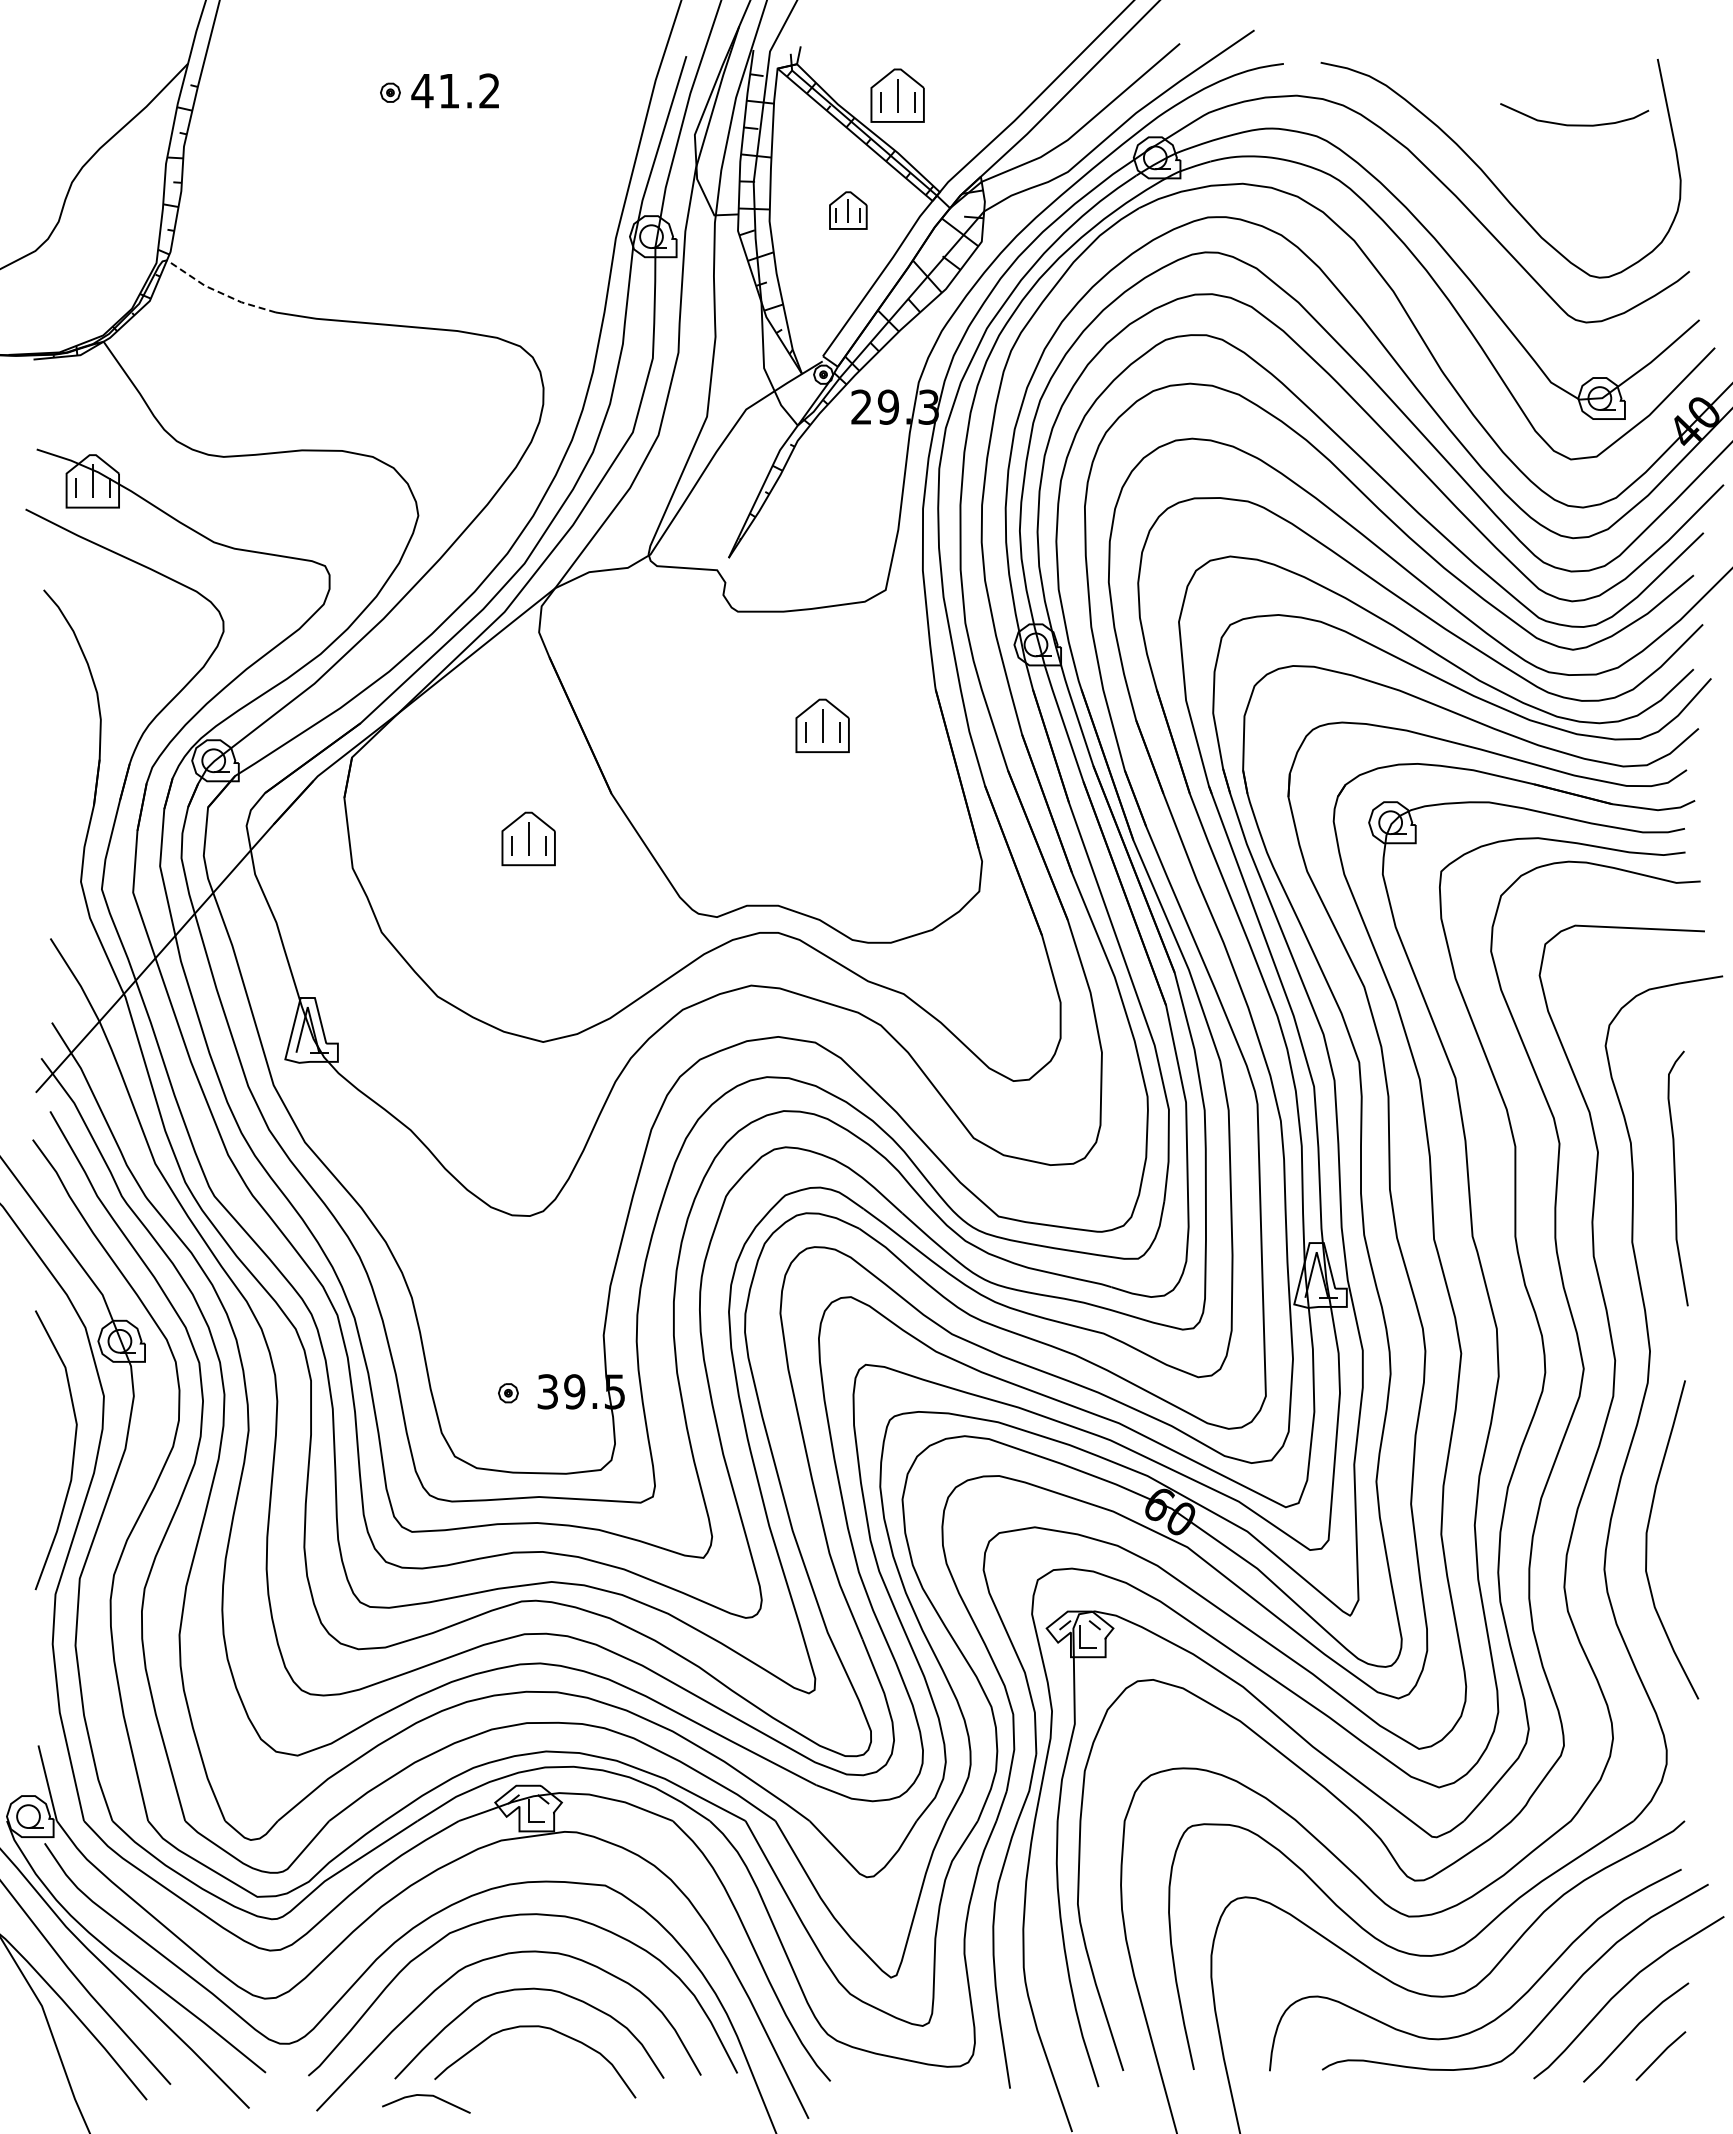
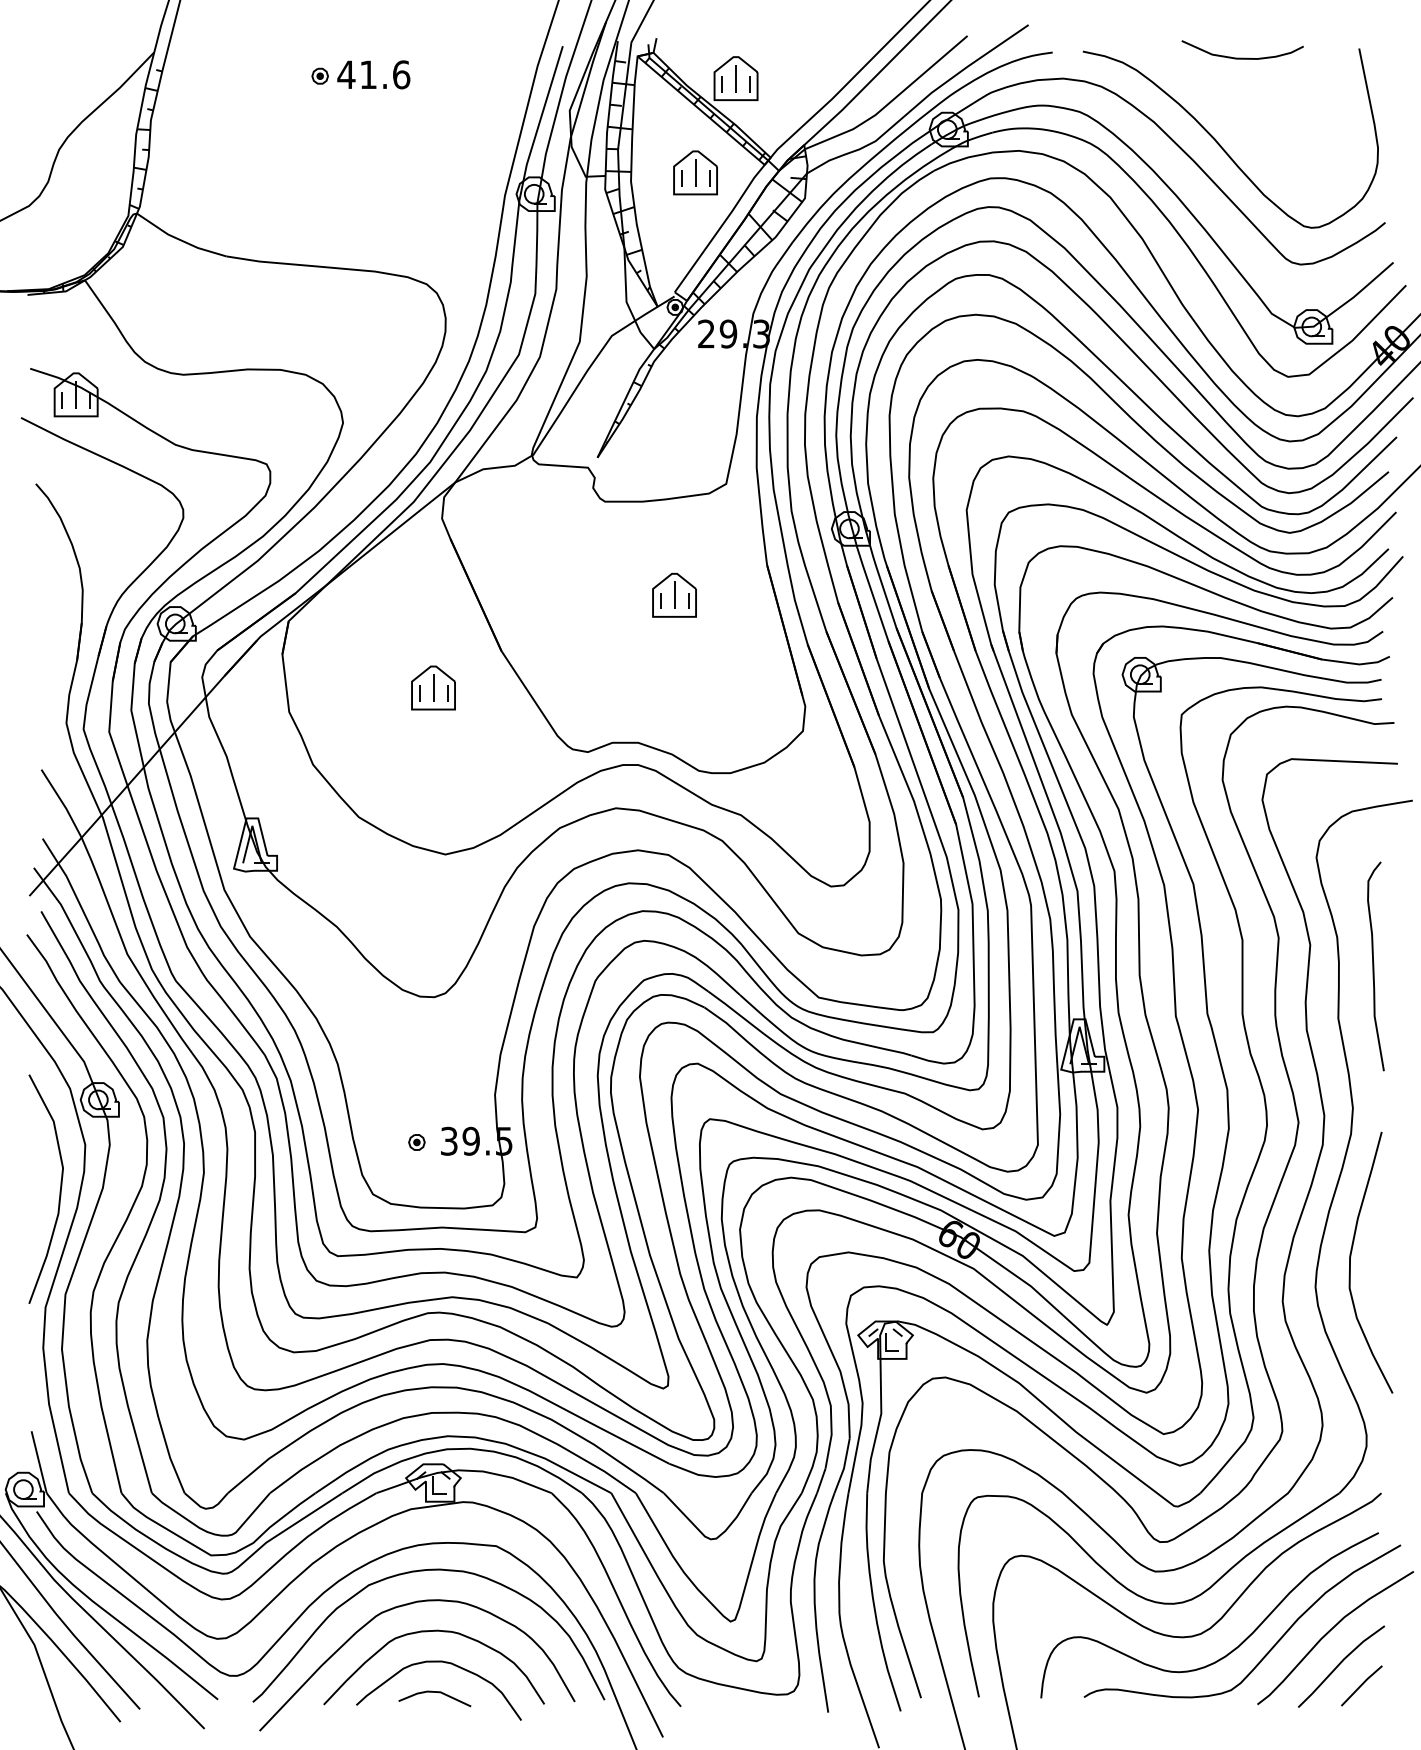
text: (489, 90) -> (401, 74), 41.2 -> 41.6
curve: (1574, 124) -> (1242, 57), moved
part: (848, 210) -> (695, 172), size x1.43
line: (218, 292) -> (179, 239), dashed -> solid
line: (426, 2096) -> (435, 1692), moved

